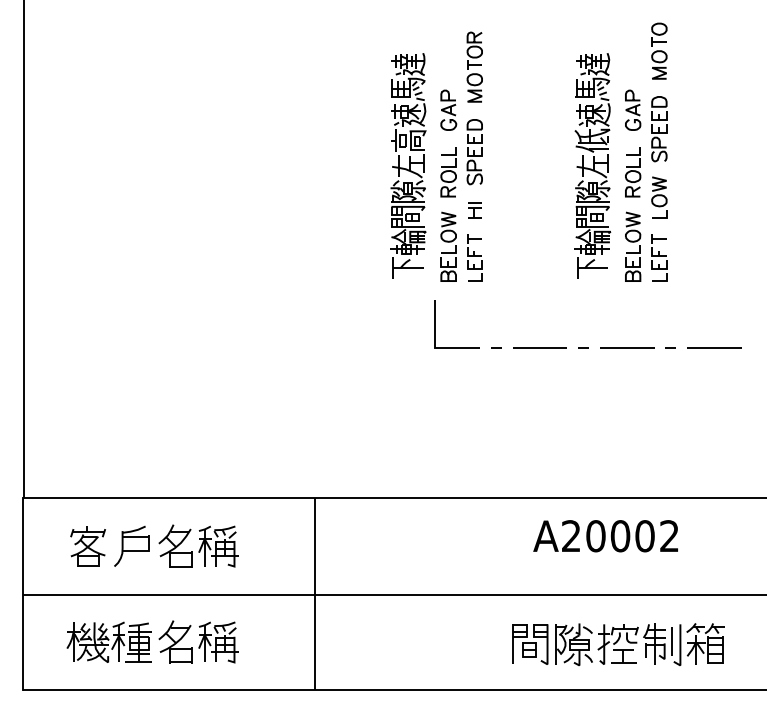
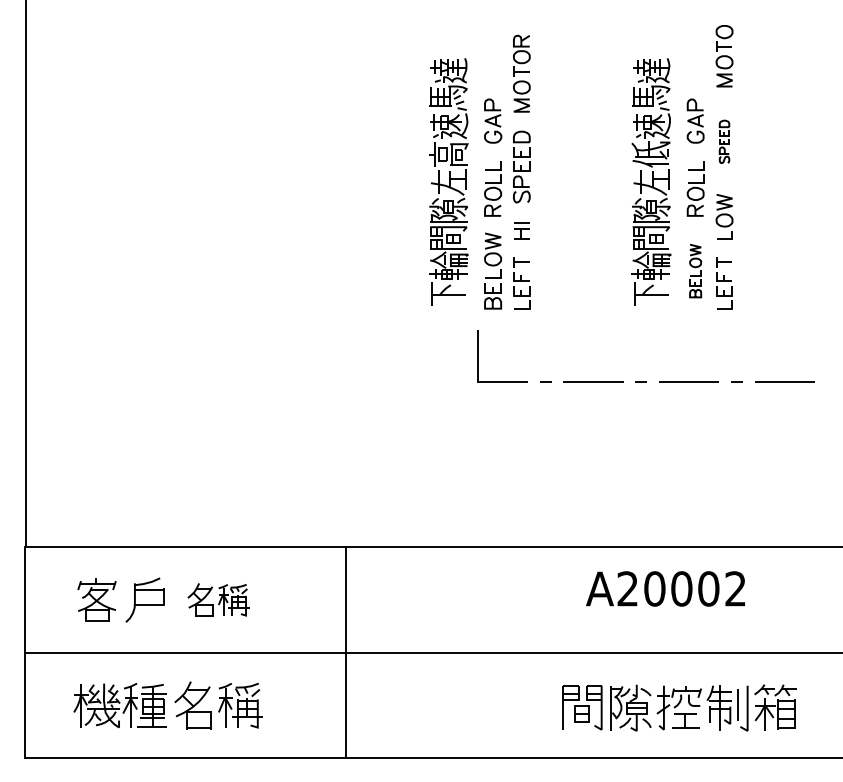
part: (659, 128) -> (724, 141), size x0.6
part: (632, 246) -> (695, 270), size x0.7
part: (198, 545) -> (218, 599), size x0.7

